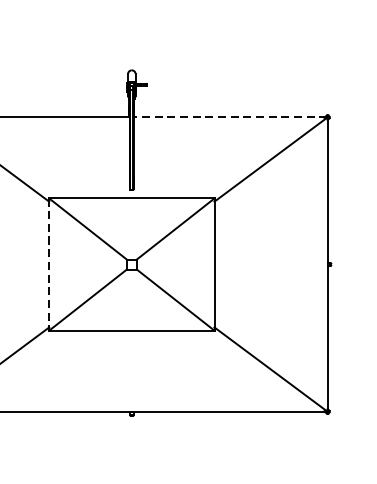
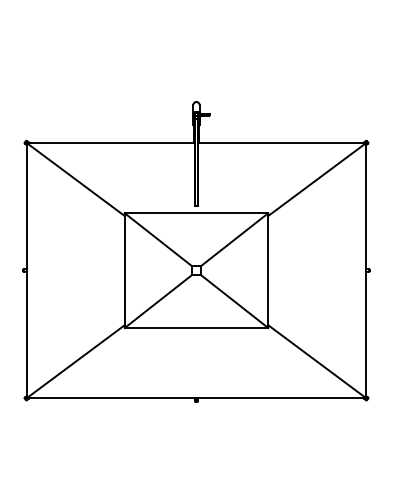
line: (229, 118) -> (281, 143), dashed -> solid
line: (48, 265) -> (124, 271), dashed -> solid

